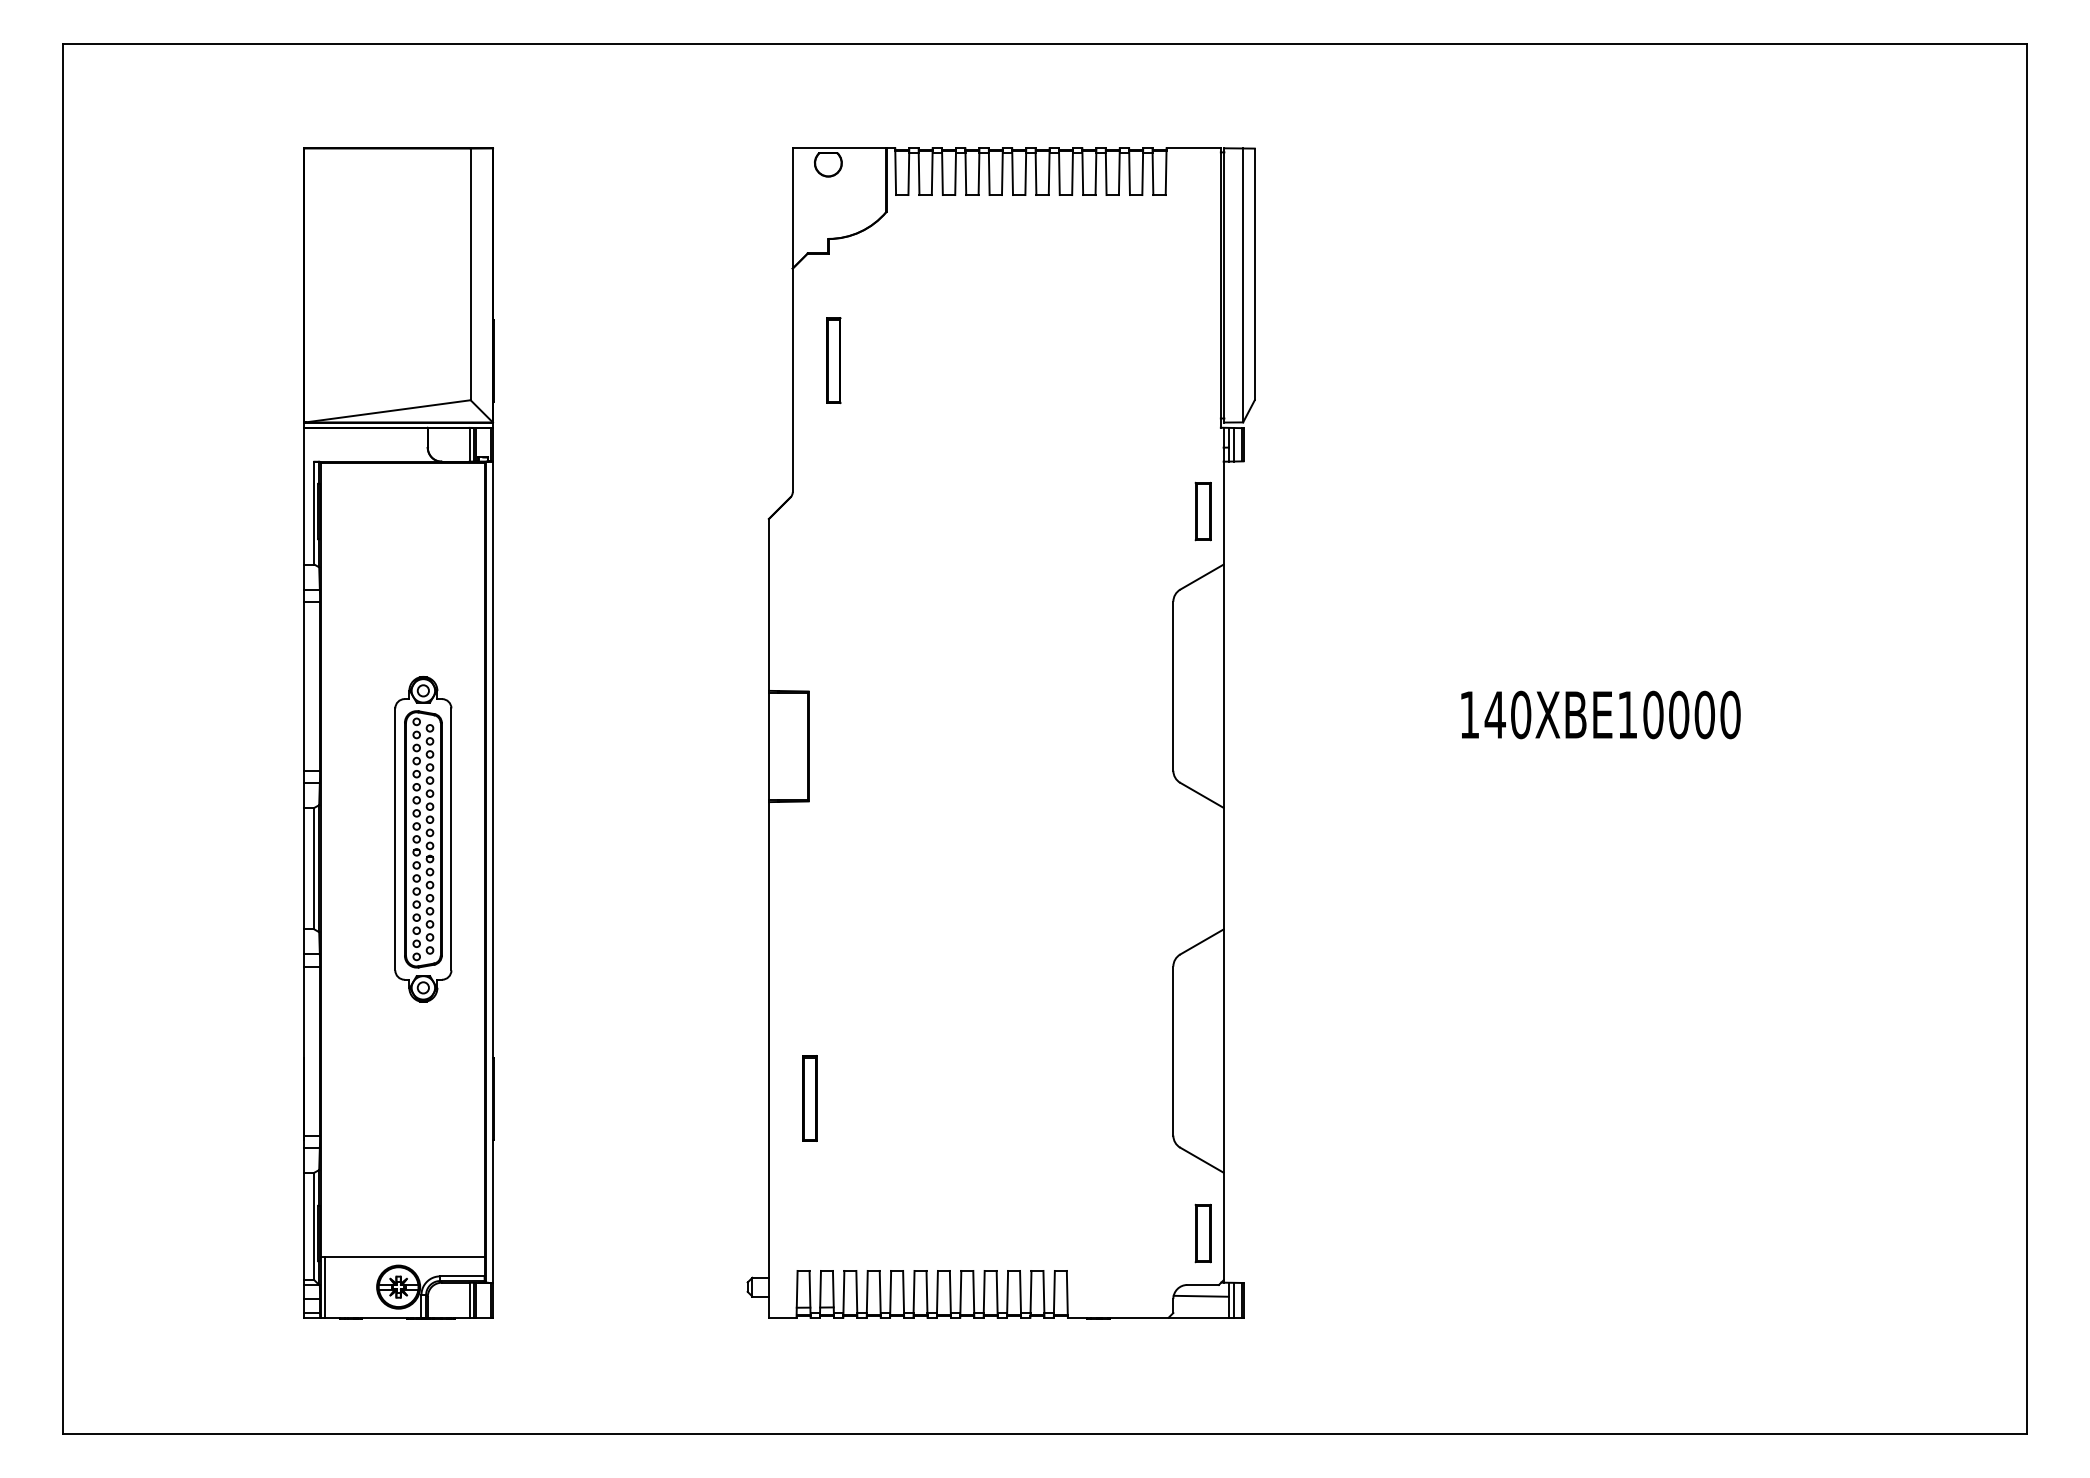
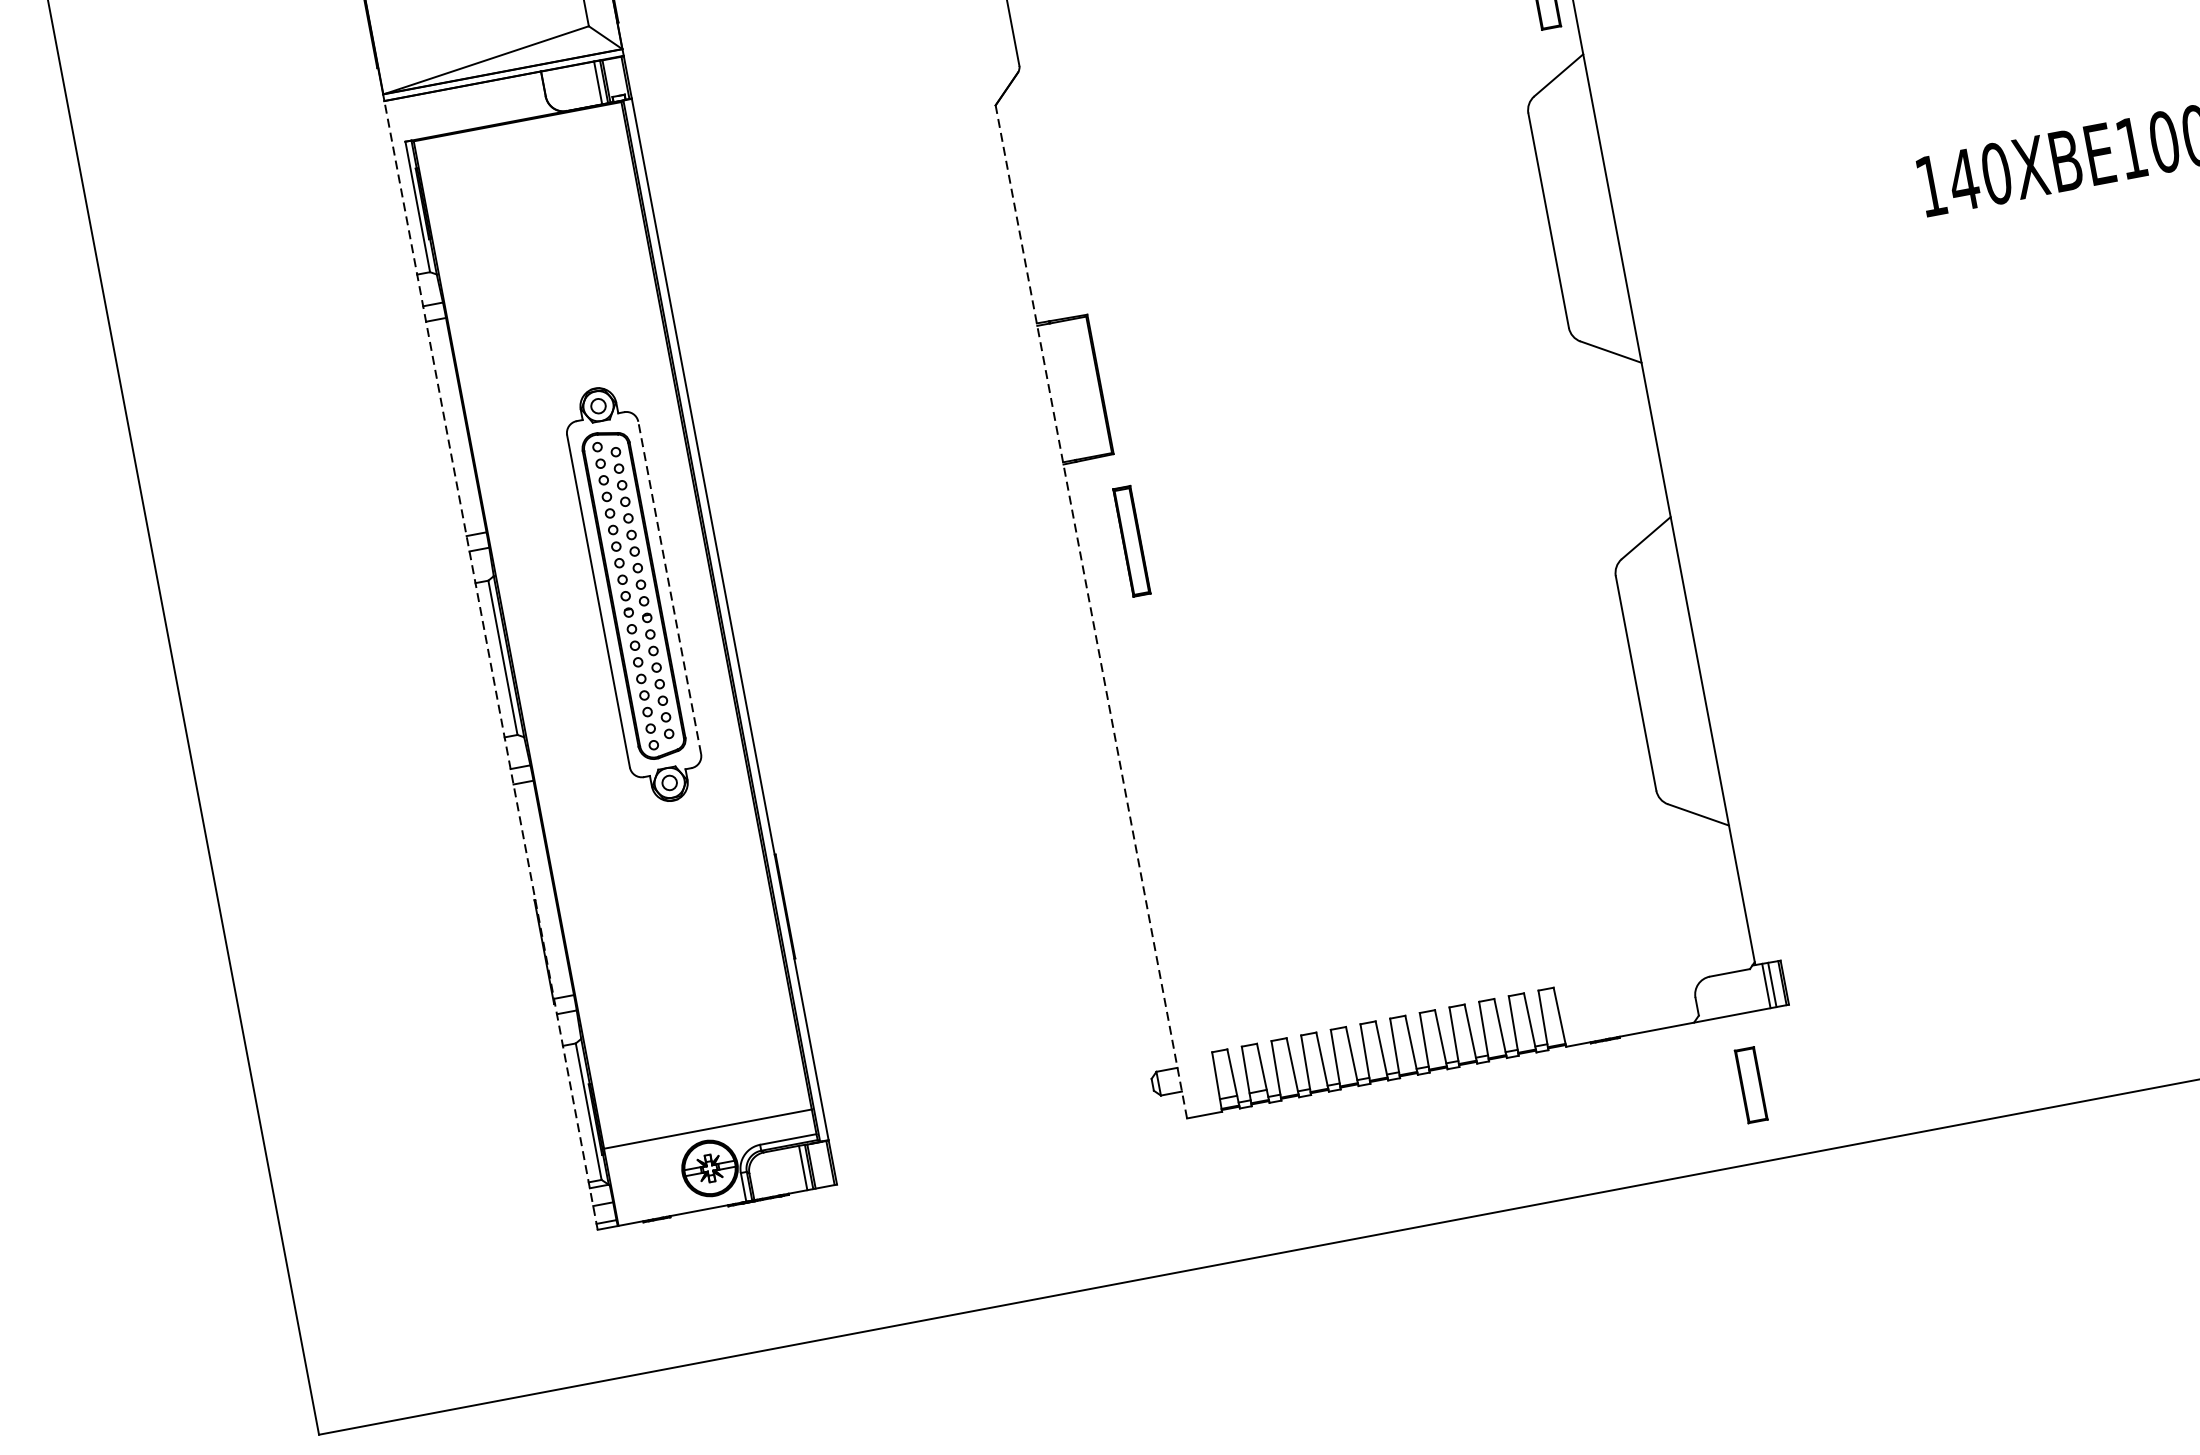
line: (451, 839) -> (669, 588), solid -> dashed
line: (304, 872) -> (491, 665), solid -> dashed
line: (768, 917) -> (1090, 610), solid -> dashed
part: (809, 1098) -> (1131, 541), moved
part: (1202, 1233) -> (1750, 1085), moved
line: (325, 1286) -> (617, 1185), removed
line: (1201, 1295) -> (1730, 986), removed

